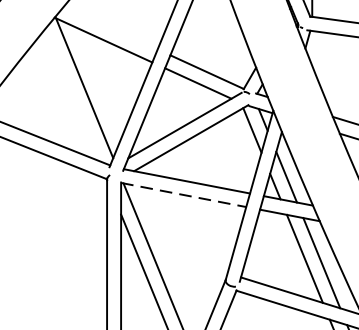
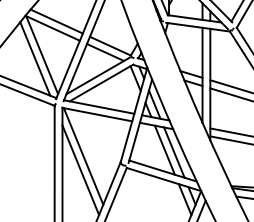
line: (110, 27) -> (56, 21), added
line: (72, 94) -> (35, 58), added
line: (183, 194) -> (97, 114), dashed -> solid

